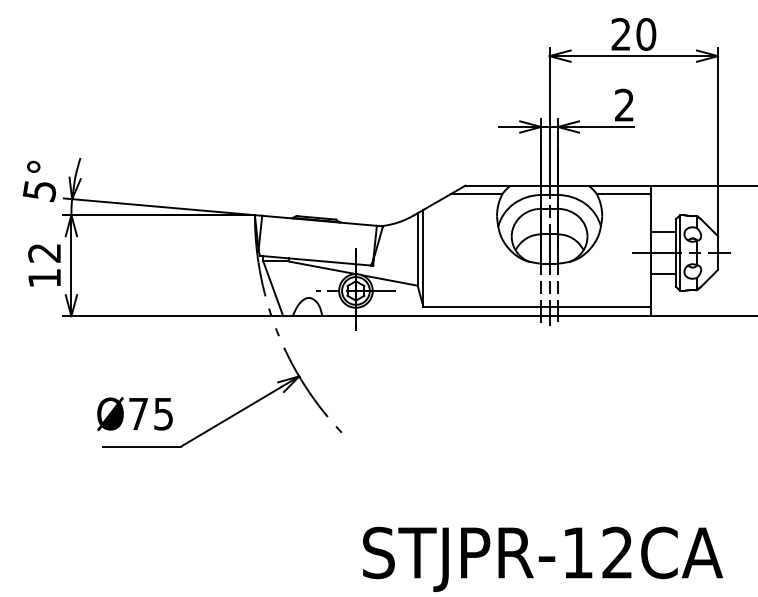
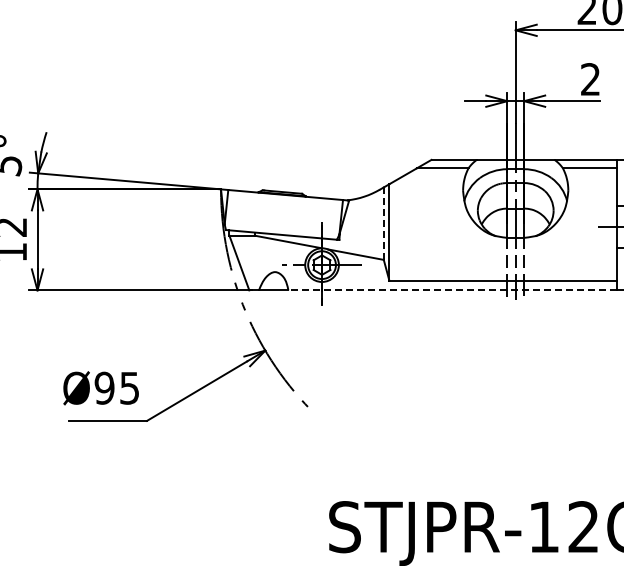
line: (417, 248) -> (383, 222), solid -> dashed
line: (485, 316) -> (451, 290), solid -> dashed
text: (138, 413) -> (104, 387), Ø75 -> Ø95

